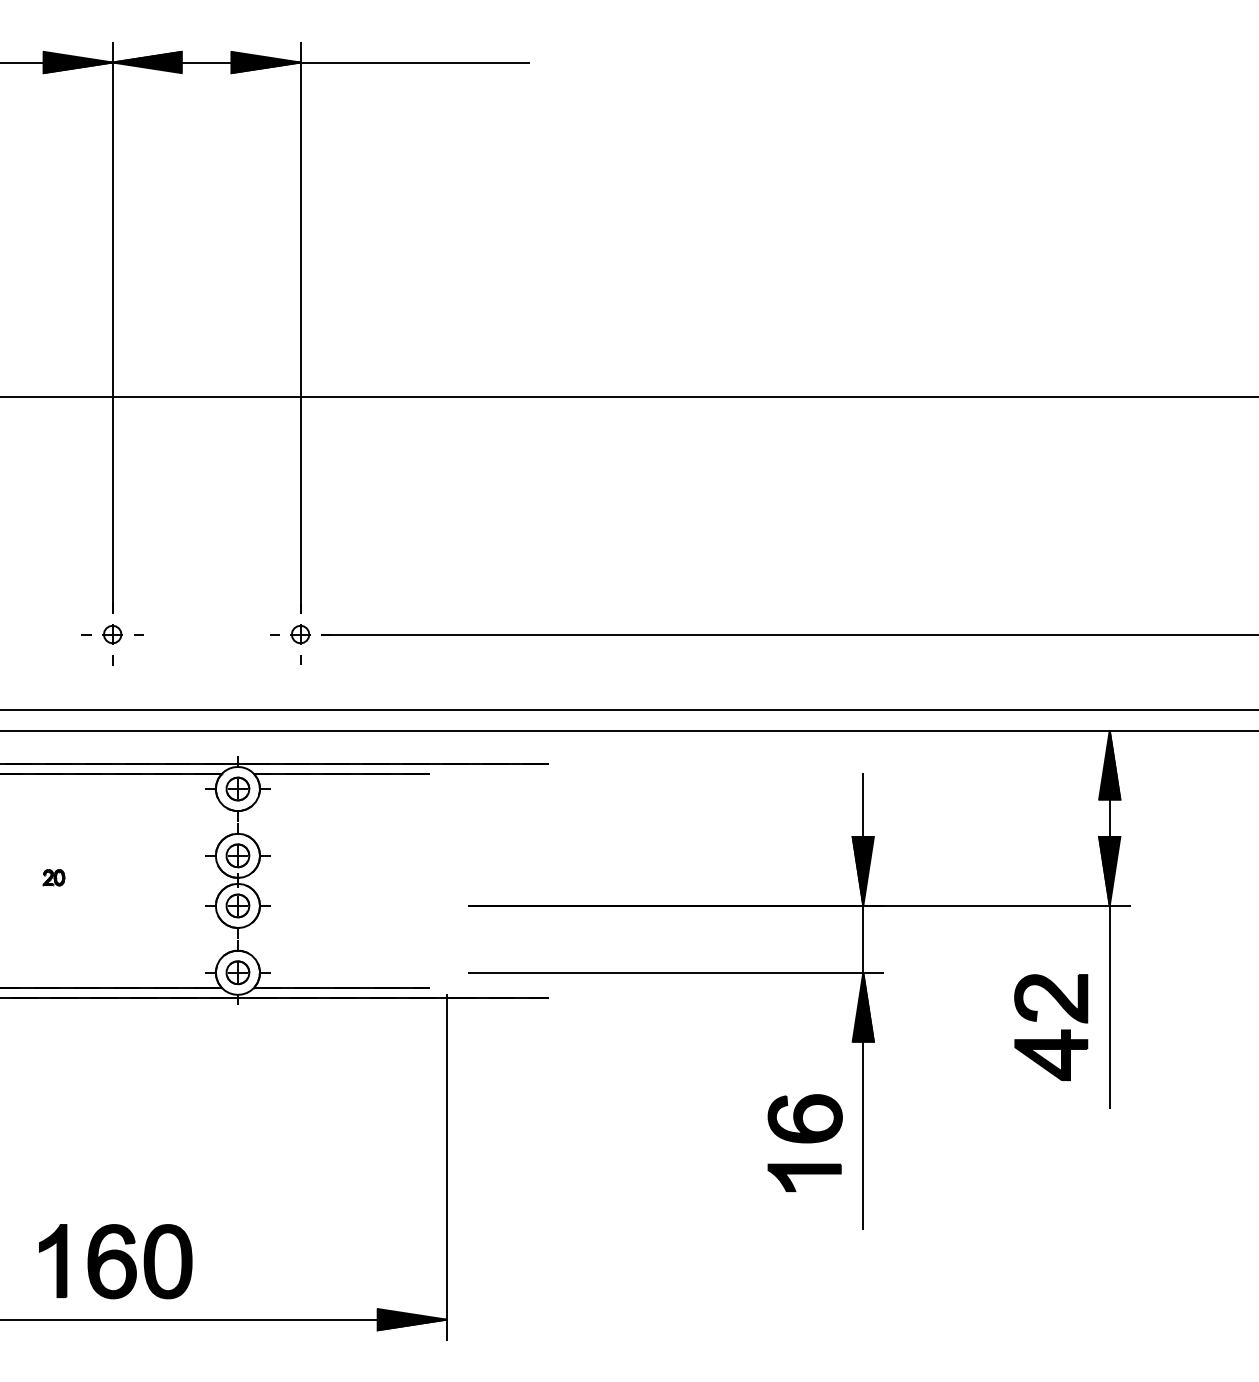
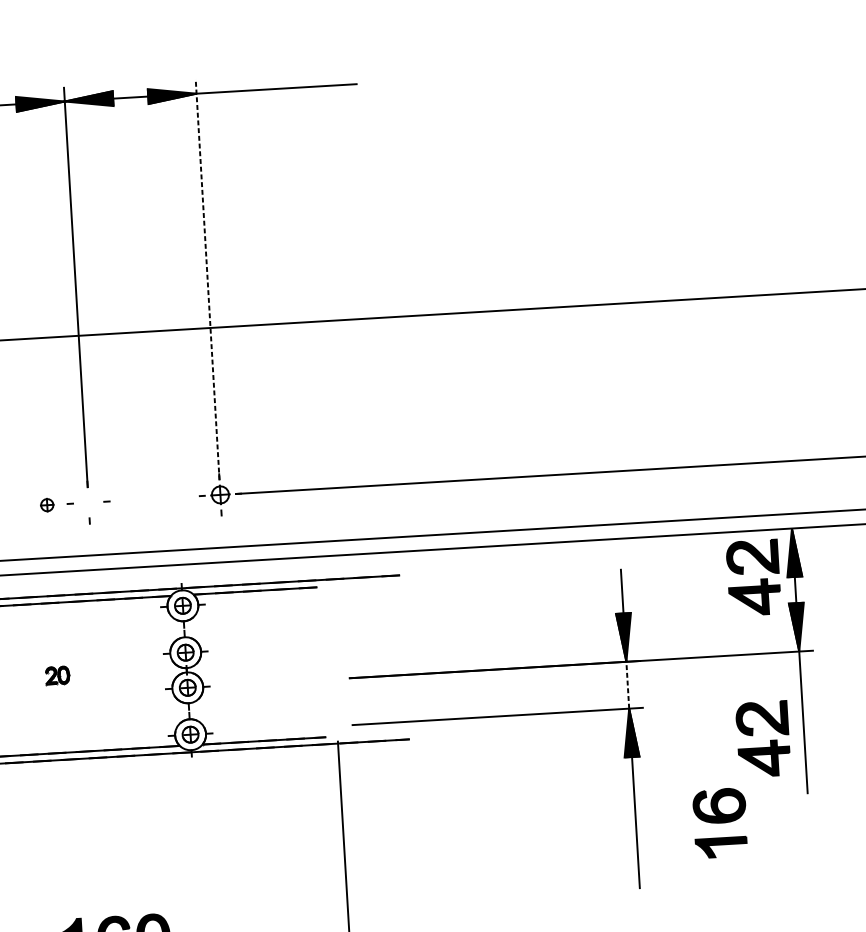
line: (300, 327) -> (207, 279), solid -> dashed
part: (112, 634) -> (47, 505), moved
part: (300, 634) -> (220, 494), size x1.4
part: (1061, 799) -> (760, 578), added
part: (53, 877) -> (57, 675), size x1.6
line: (863, 938) -> (627, 684), solid -> dashed
part: (804, 1142) -> (719, 822), moved

